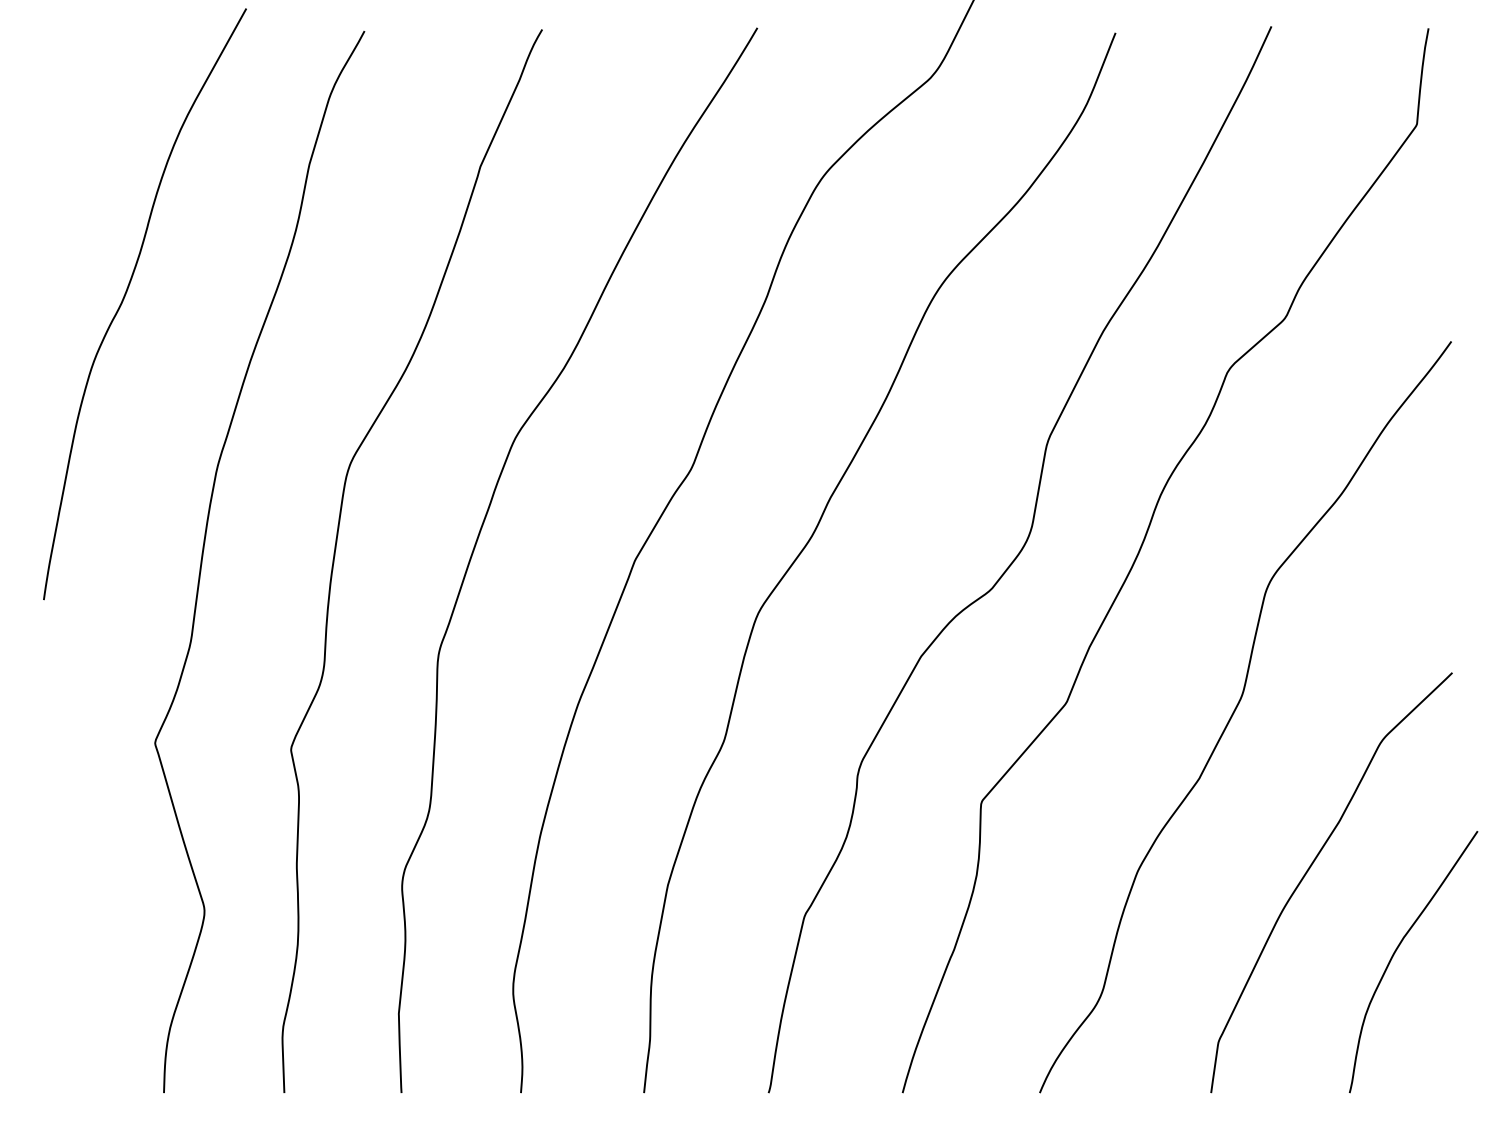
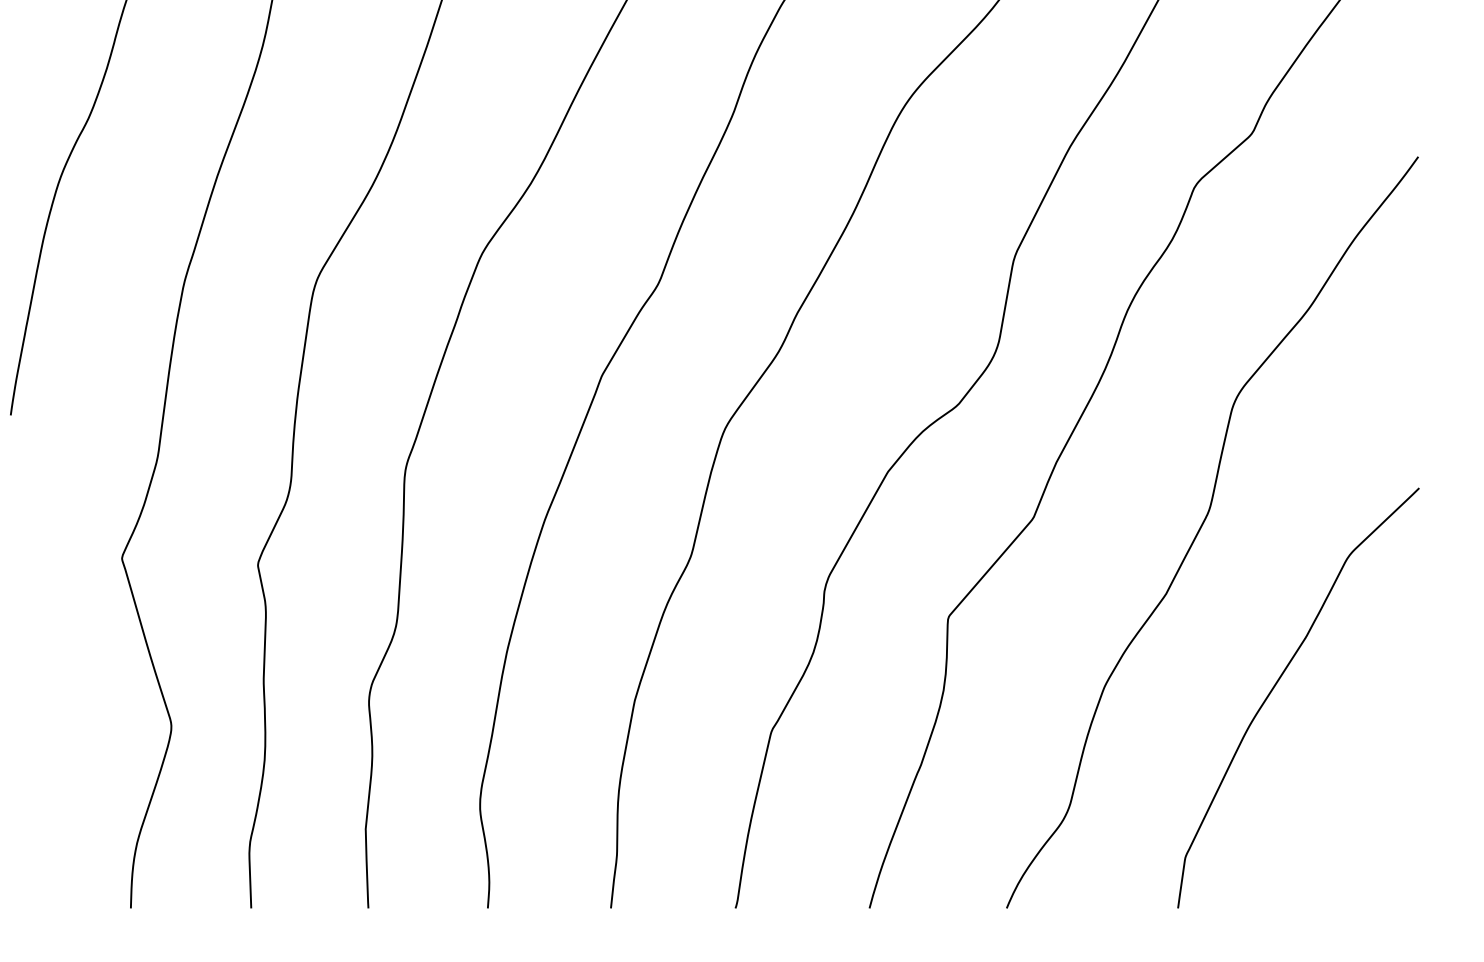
curve: (1395, 953) -> (1362, 768), removed

